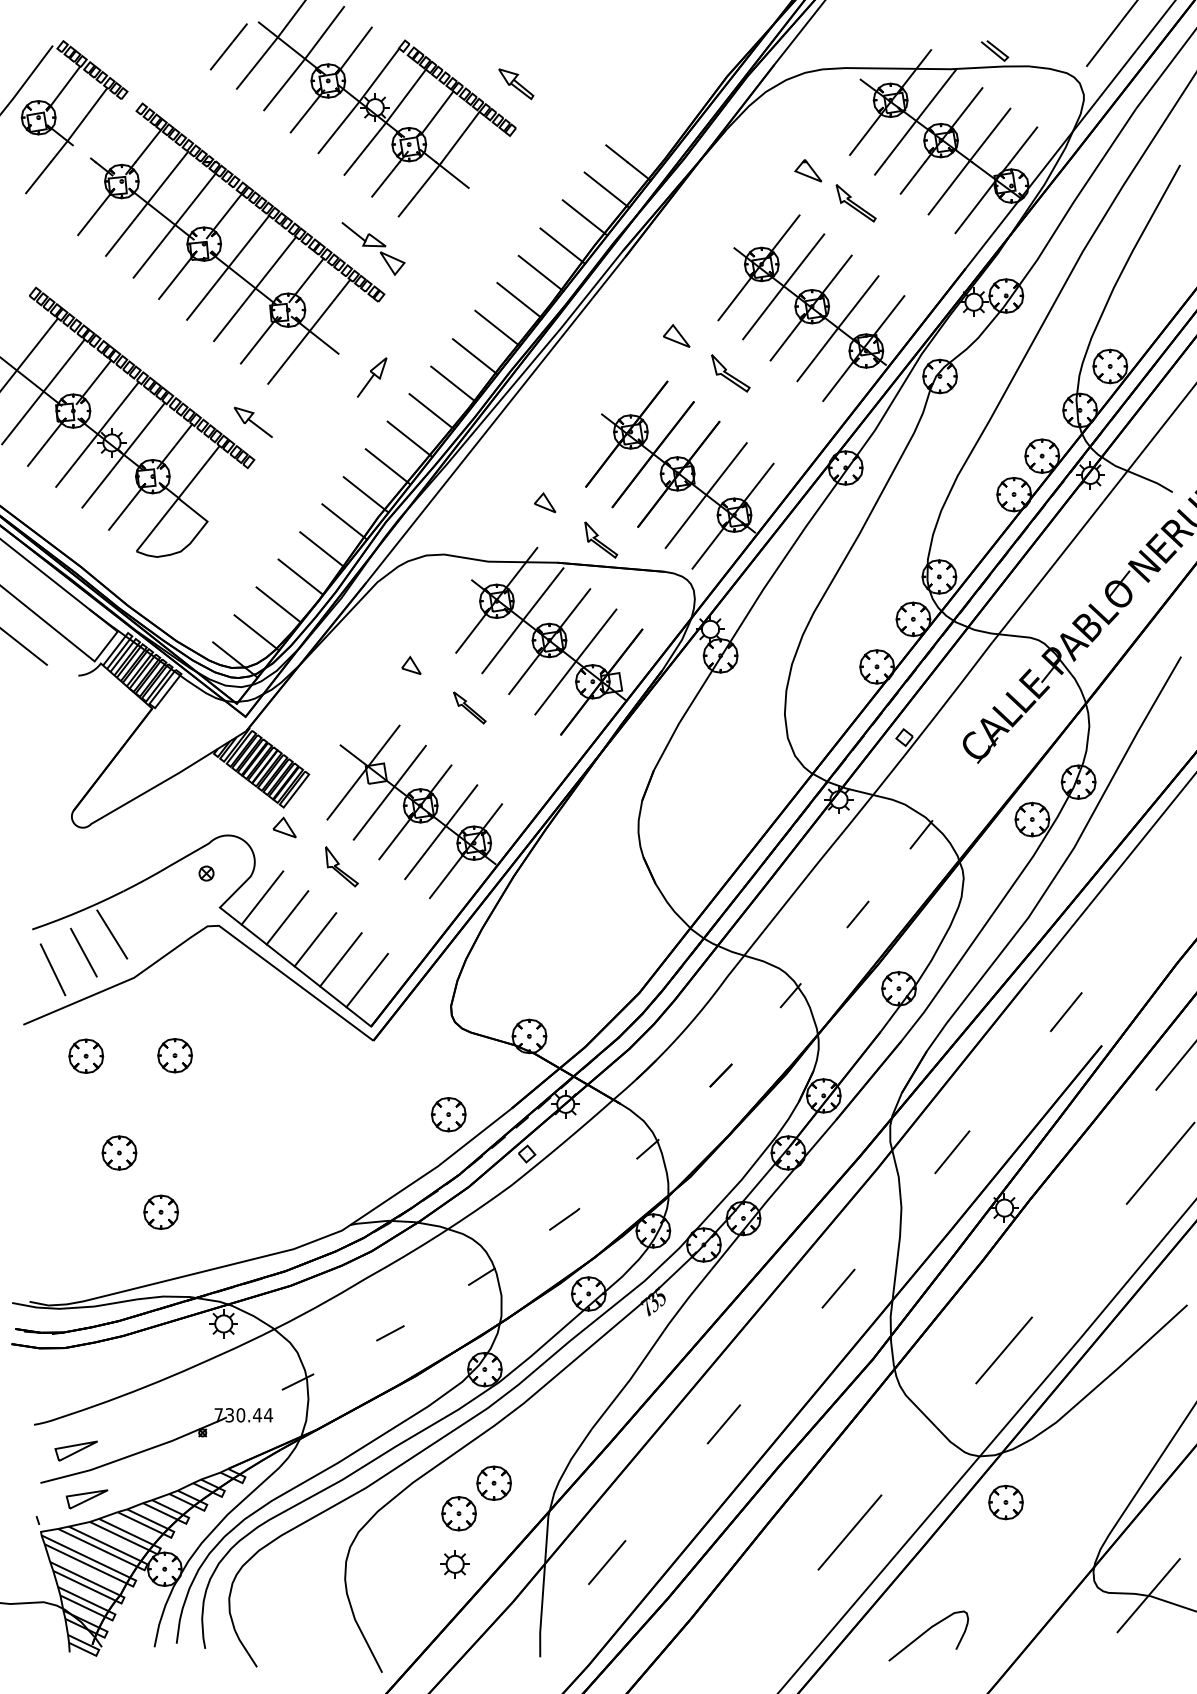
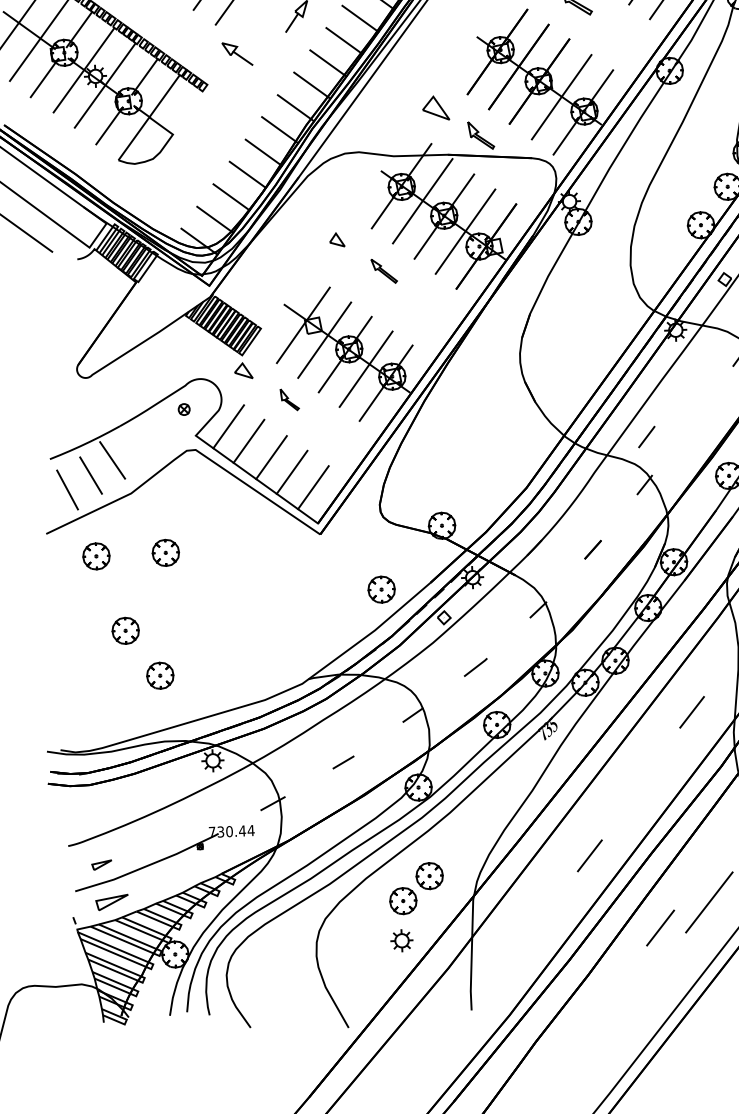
part: (252, 421) -> (236, 53), moved
part: (545, 502) -> (436, 108), size x1.6
part: (341, 866) -> (289, 399), size x0.7
line: (857, 914) -> (646, 437), moved
line: (723, 1424) -> (589, 855), moved
part: (75, 1450) -> (101, 864), size x0.6
line: (607, 1562) -> (660, 928), moved

